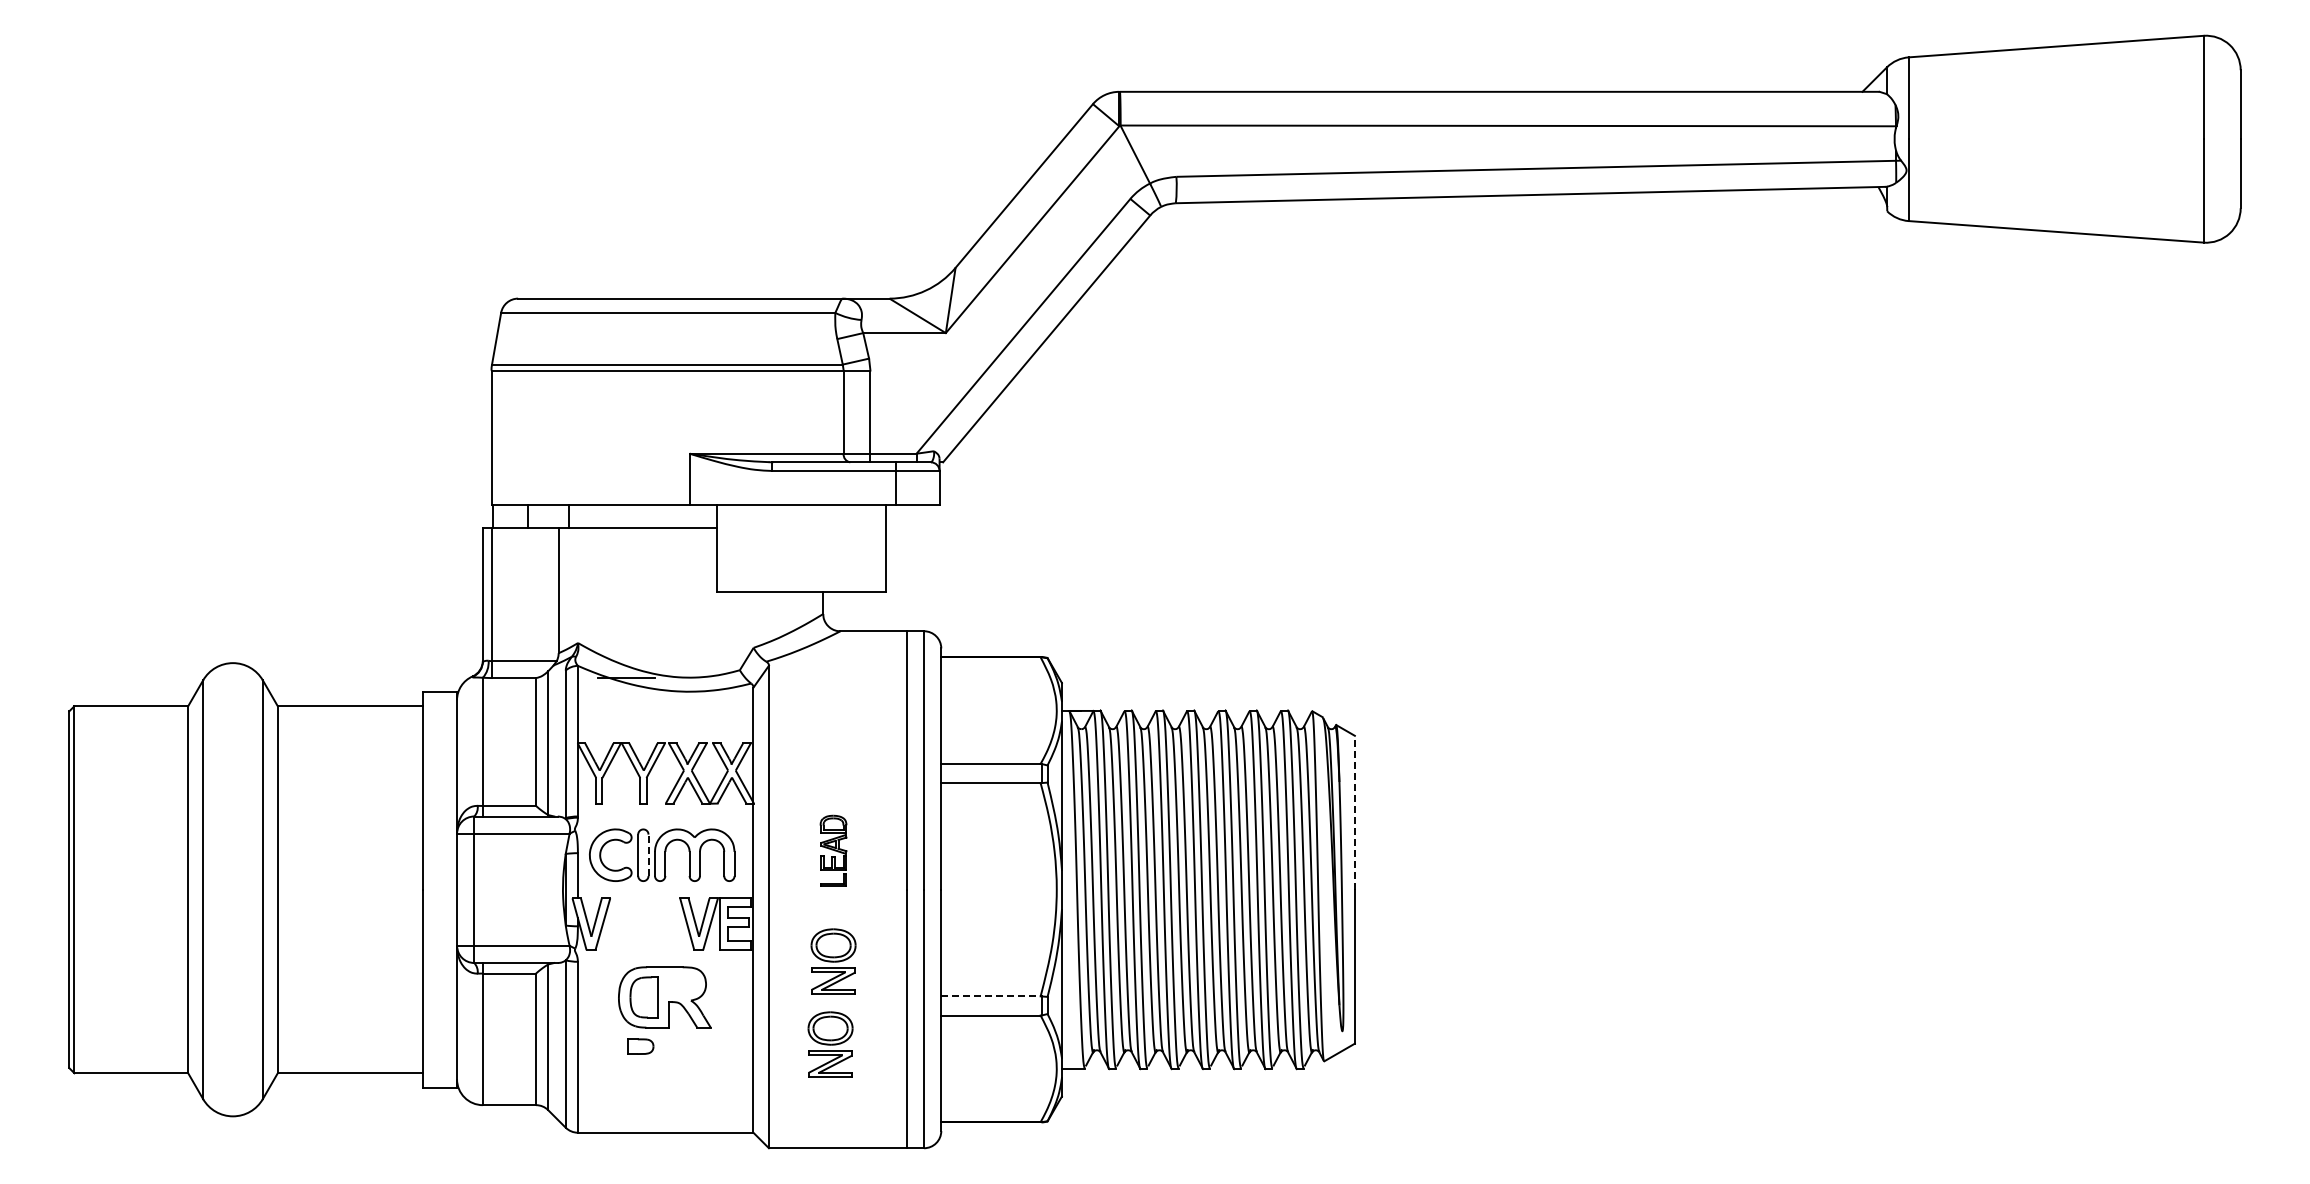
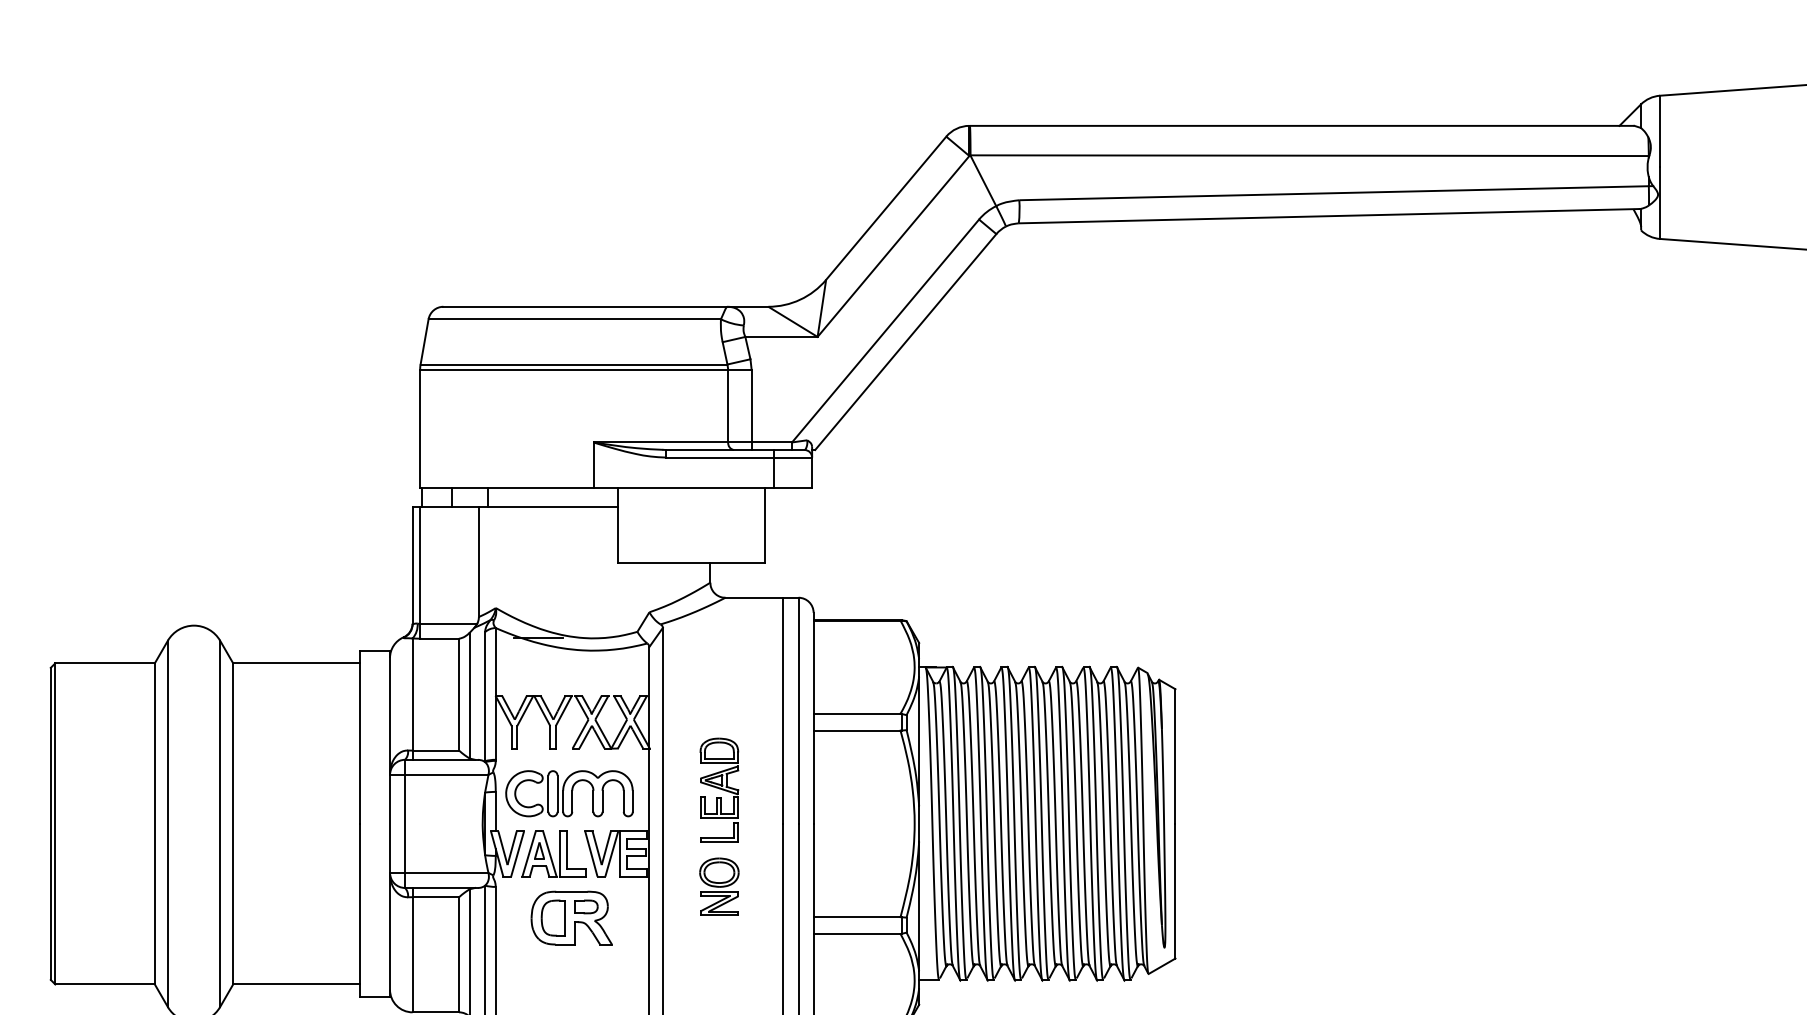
line: (1354, 812) -> (1175, 756), dashed -> solid
part: (833, 850) -> (719, 789), size x1.67
line: (648, 855) -> (557, 793), dashed -> solid
part: (644, 923) -> (553, 853), added
line: (990, 996) -> (856, 917), dashed -> solid
part: (830, 1044) -> (716, 959), removed
part: (640, 1046) -> (586, 906), moved

